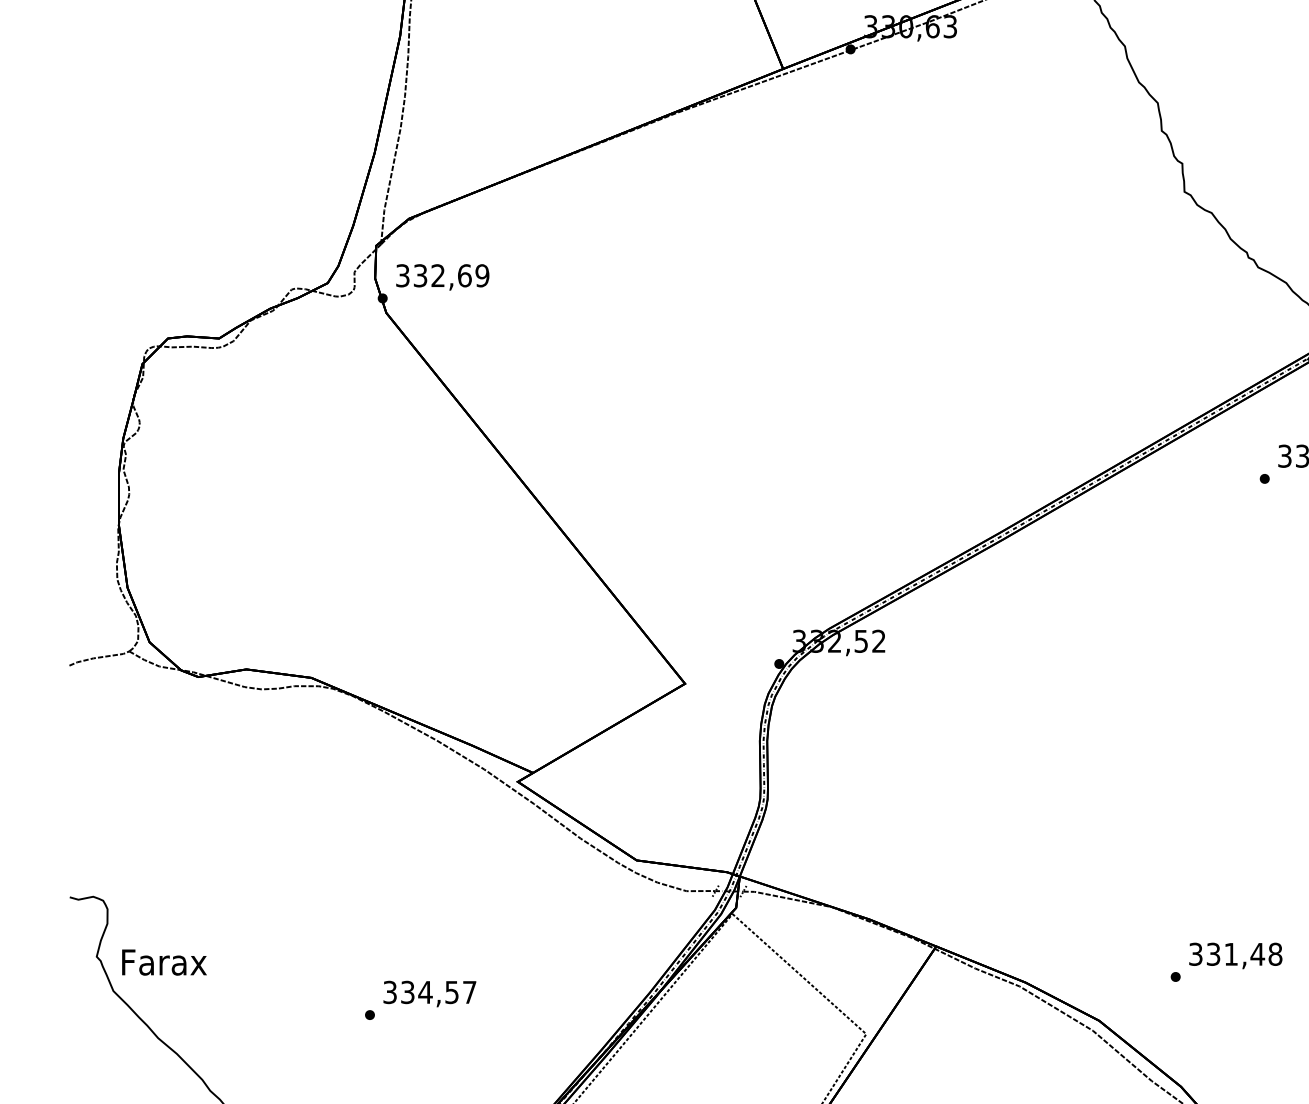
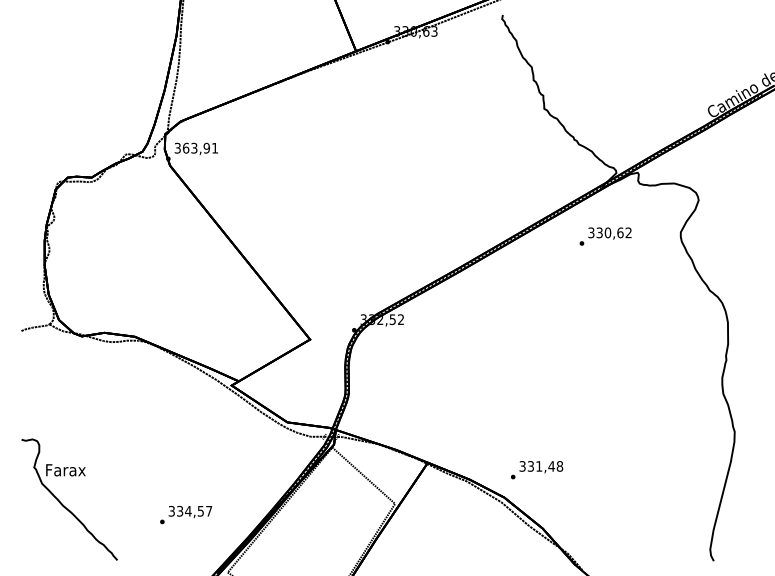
text: (451, 274) -> (200, 147), 332,69 -> 363,91
text: (1227, 963) -> (537, 470), moved
text: (421, 999) -> (186, 514), moved

